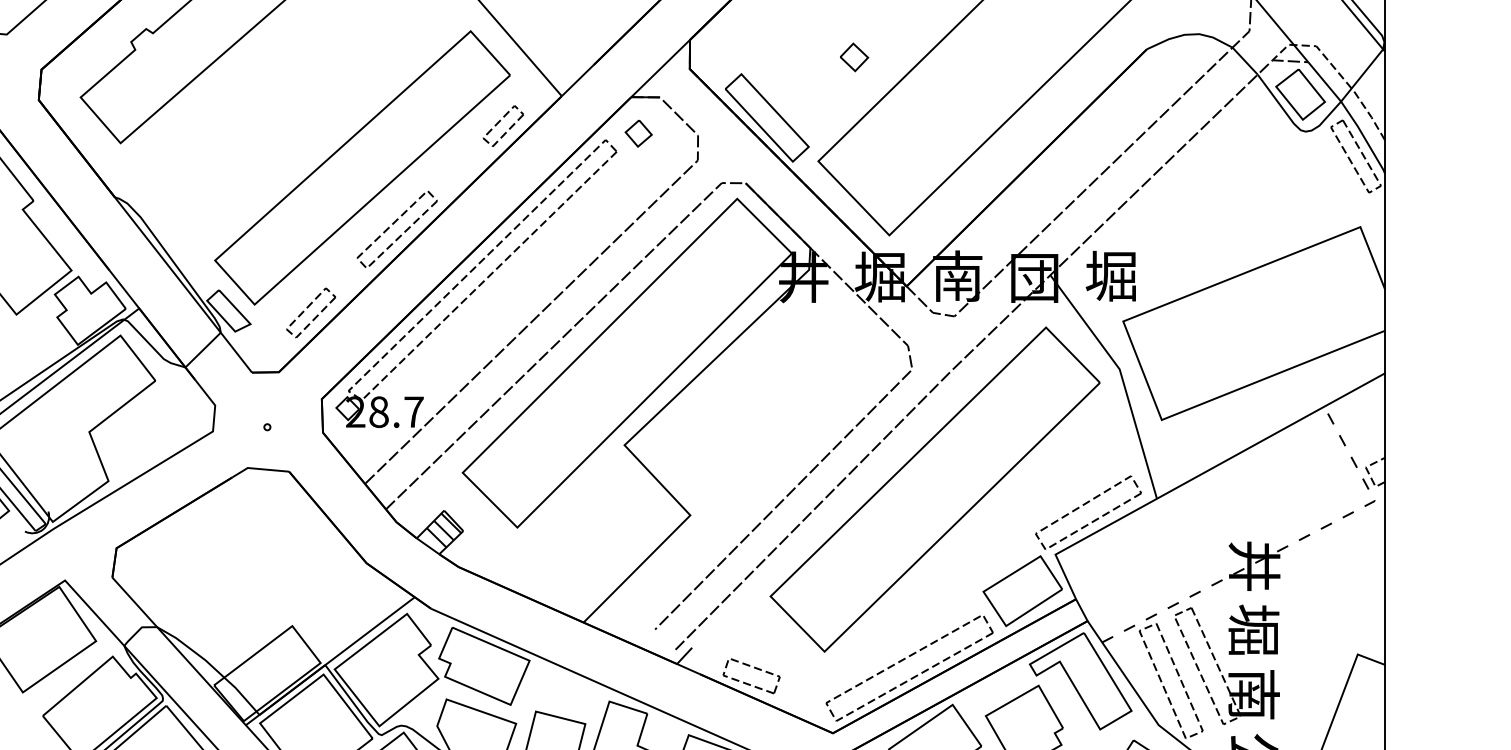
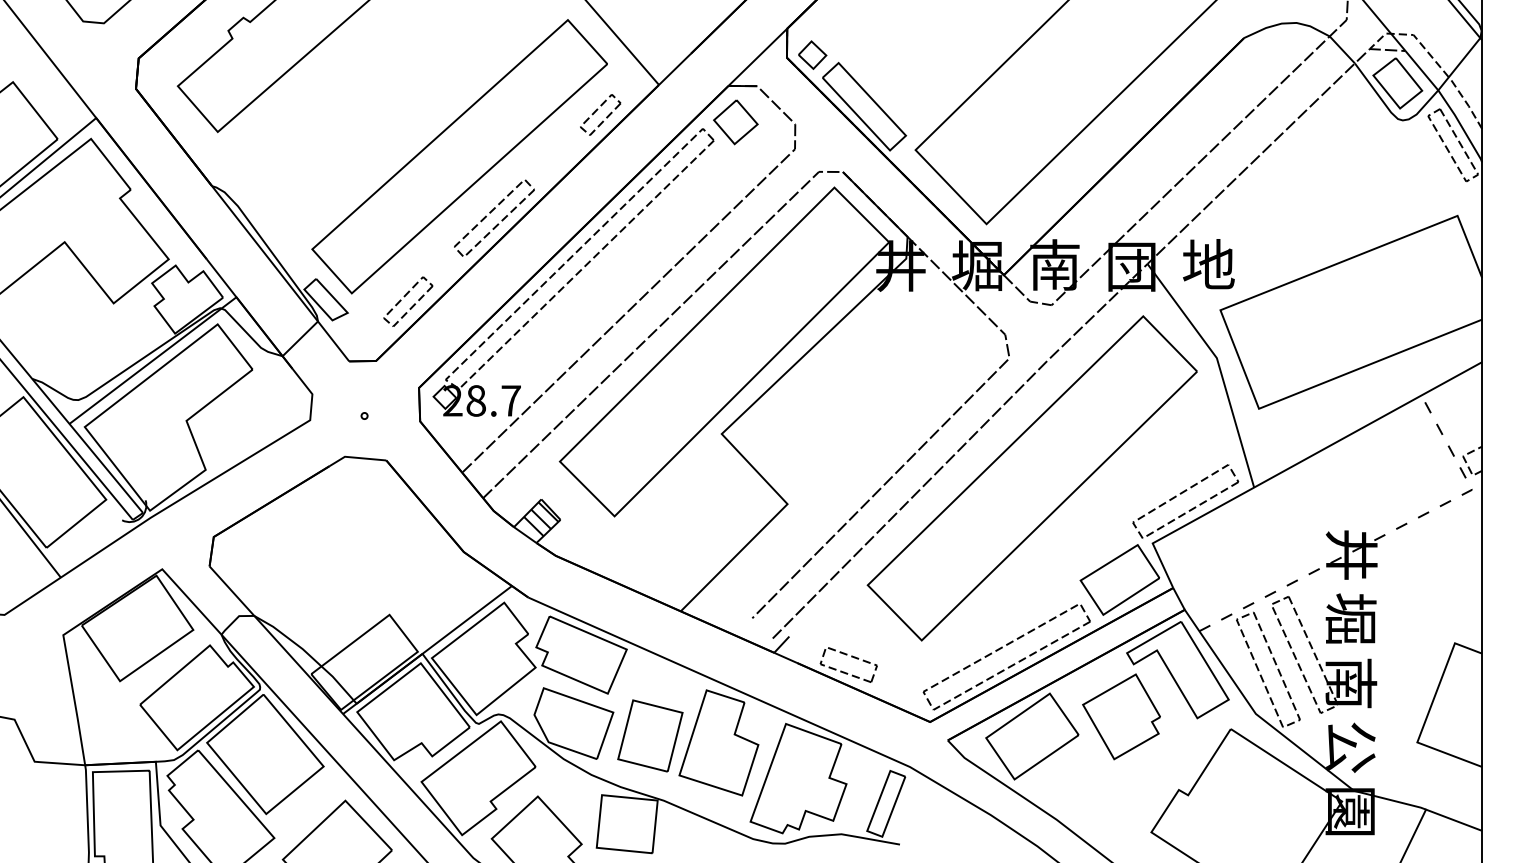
part: (854, 56) -> (812, 54), moved
part: (638, 133) -> (735, 122), size x1.67
text: (1111, 275) -> (1208, 264), 堀 -> 地

